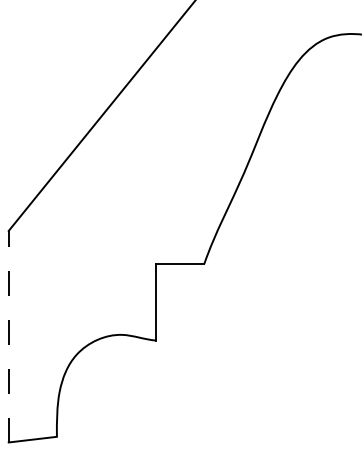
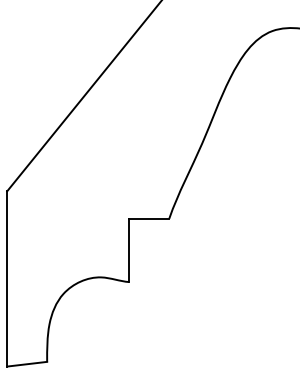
line: (9, 336) -> (7, 278), dashed -> solid

